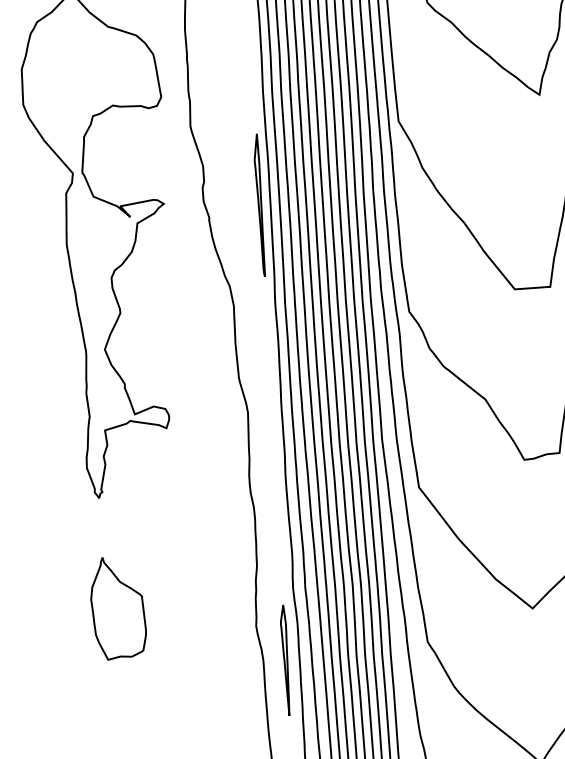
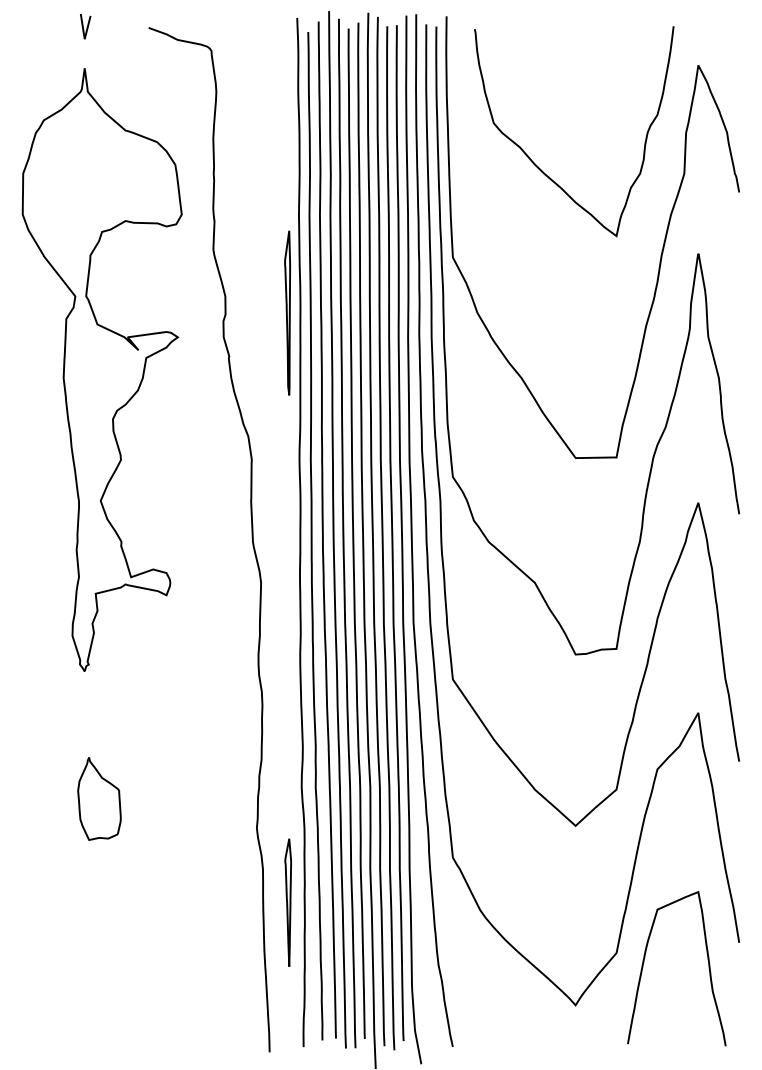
part: (259, 204) -> (287, 312), moved
part: (118, 607) -> (99, 798), size x0.7
part: (285, 660) -> (288, 902), moved

